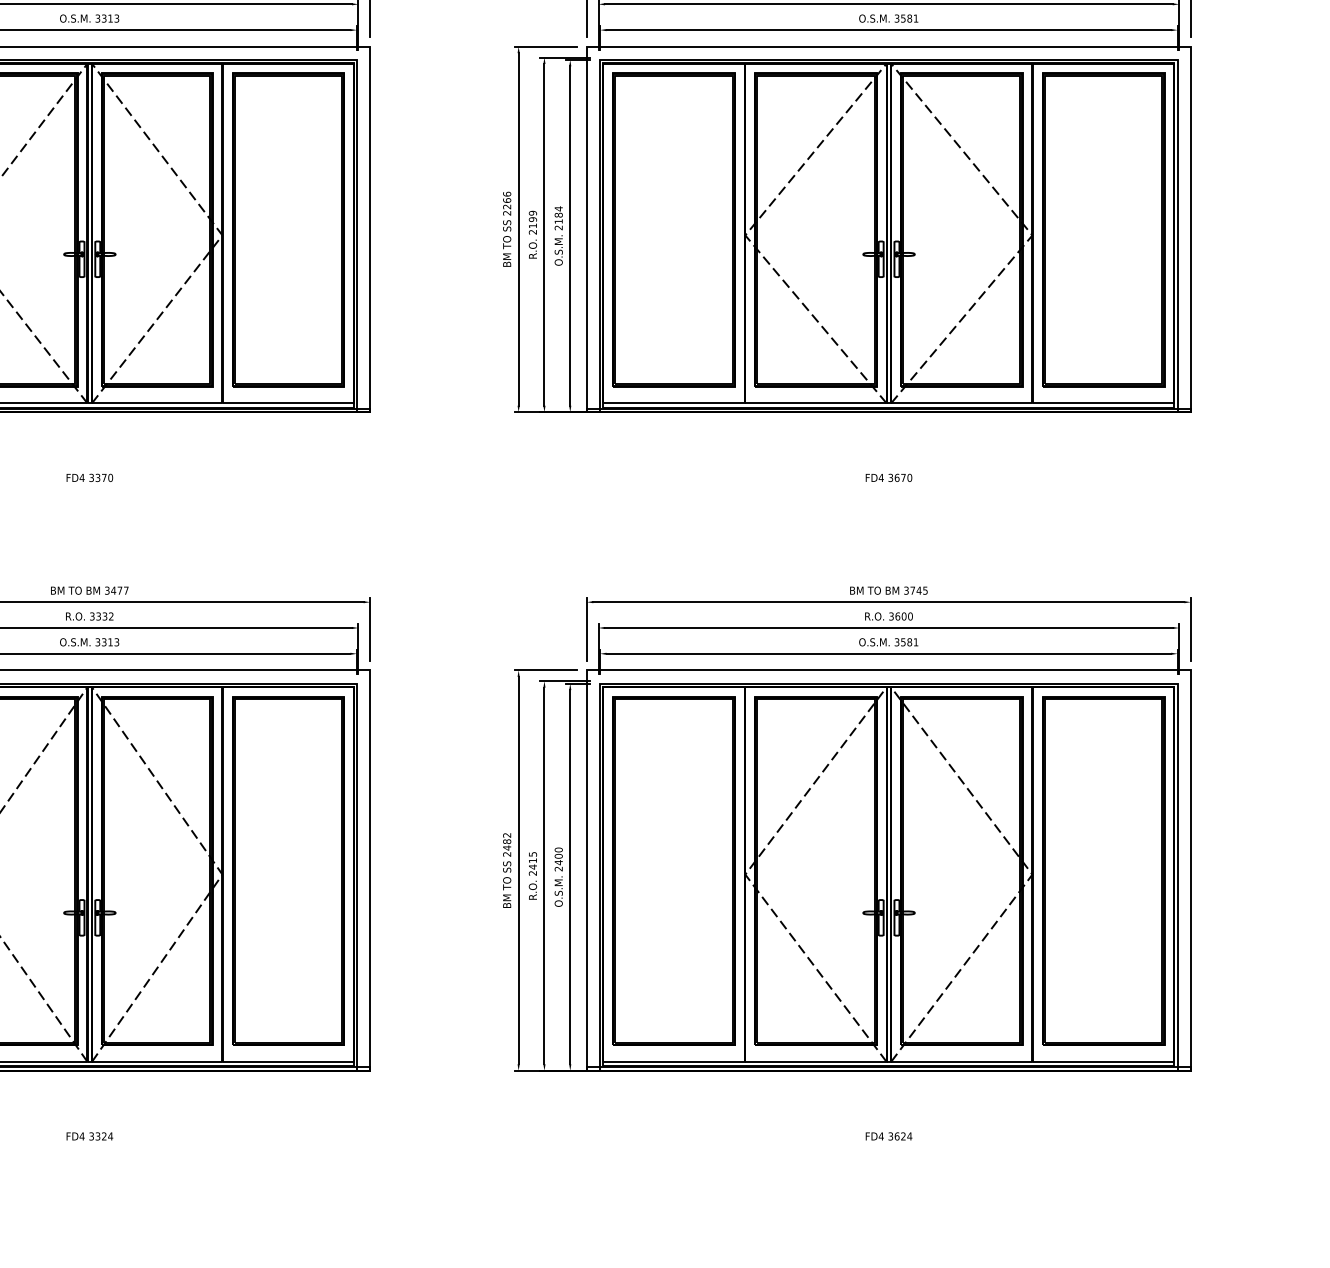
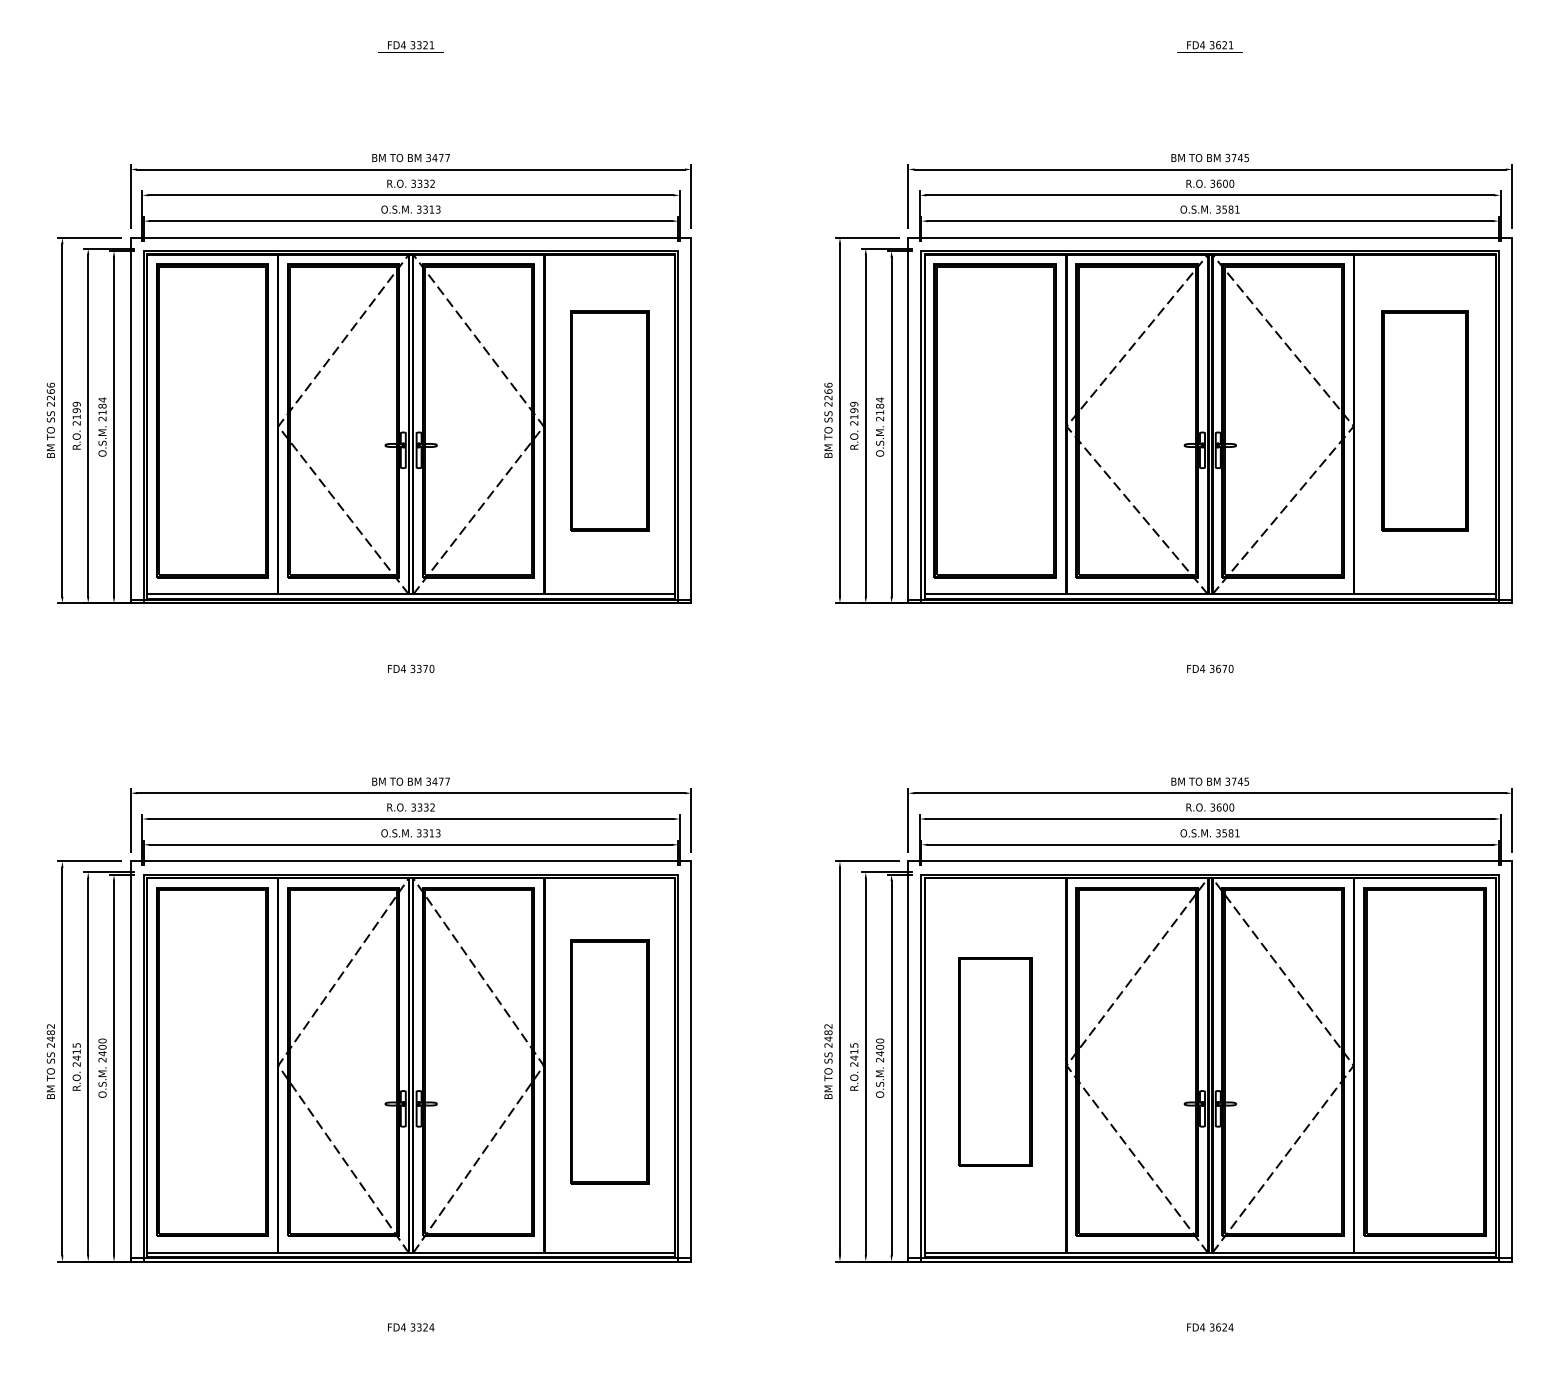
part: (288, 229) -> (609, 420), size x0.7
part: (1103, 229) -> (1424, 420), size x0.7
part: (288, 870) -> (609, 1061), size x0.7
part: (673, 870) -> (994, 1061), size x0.6

